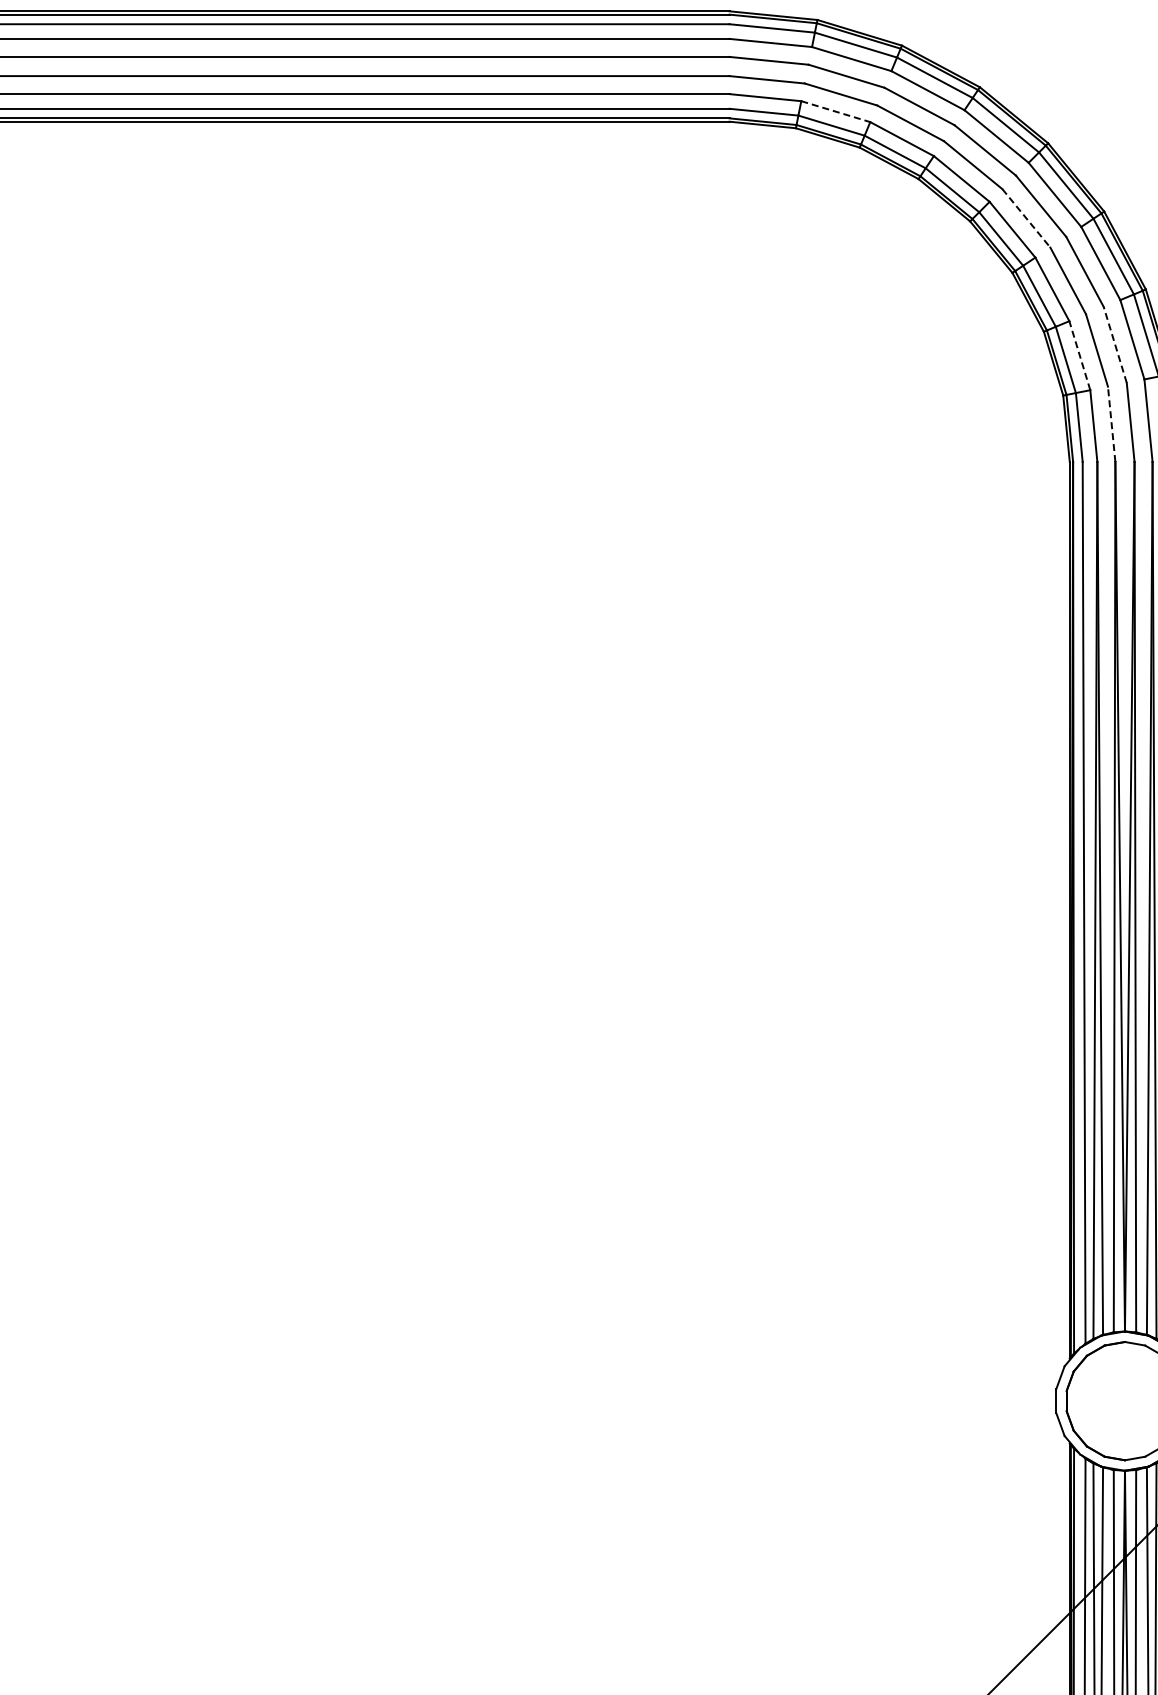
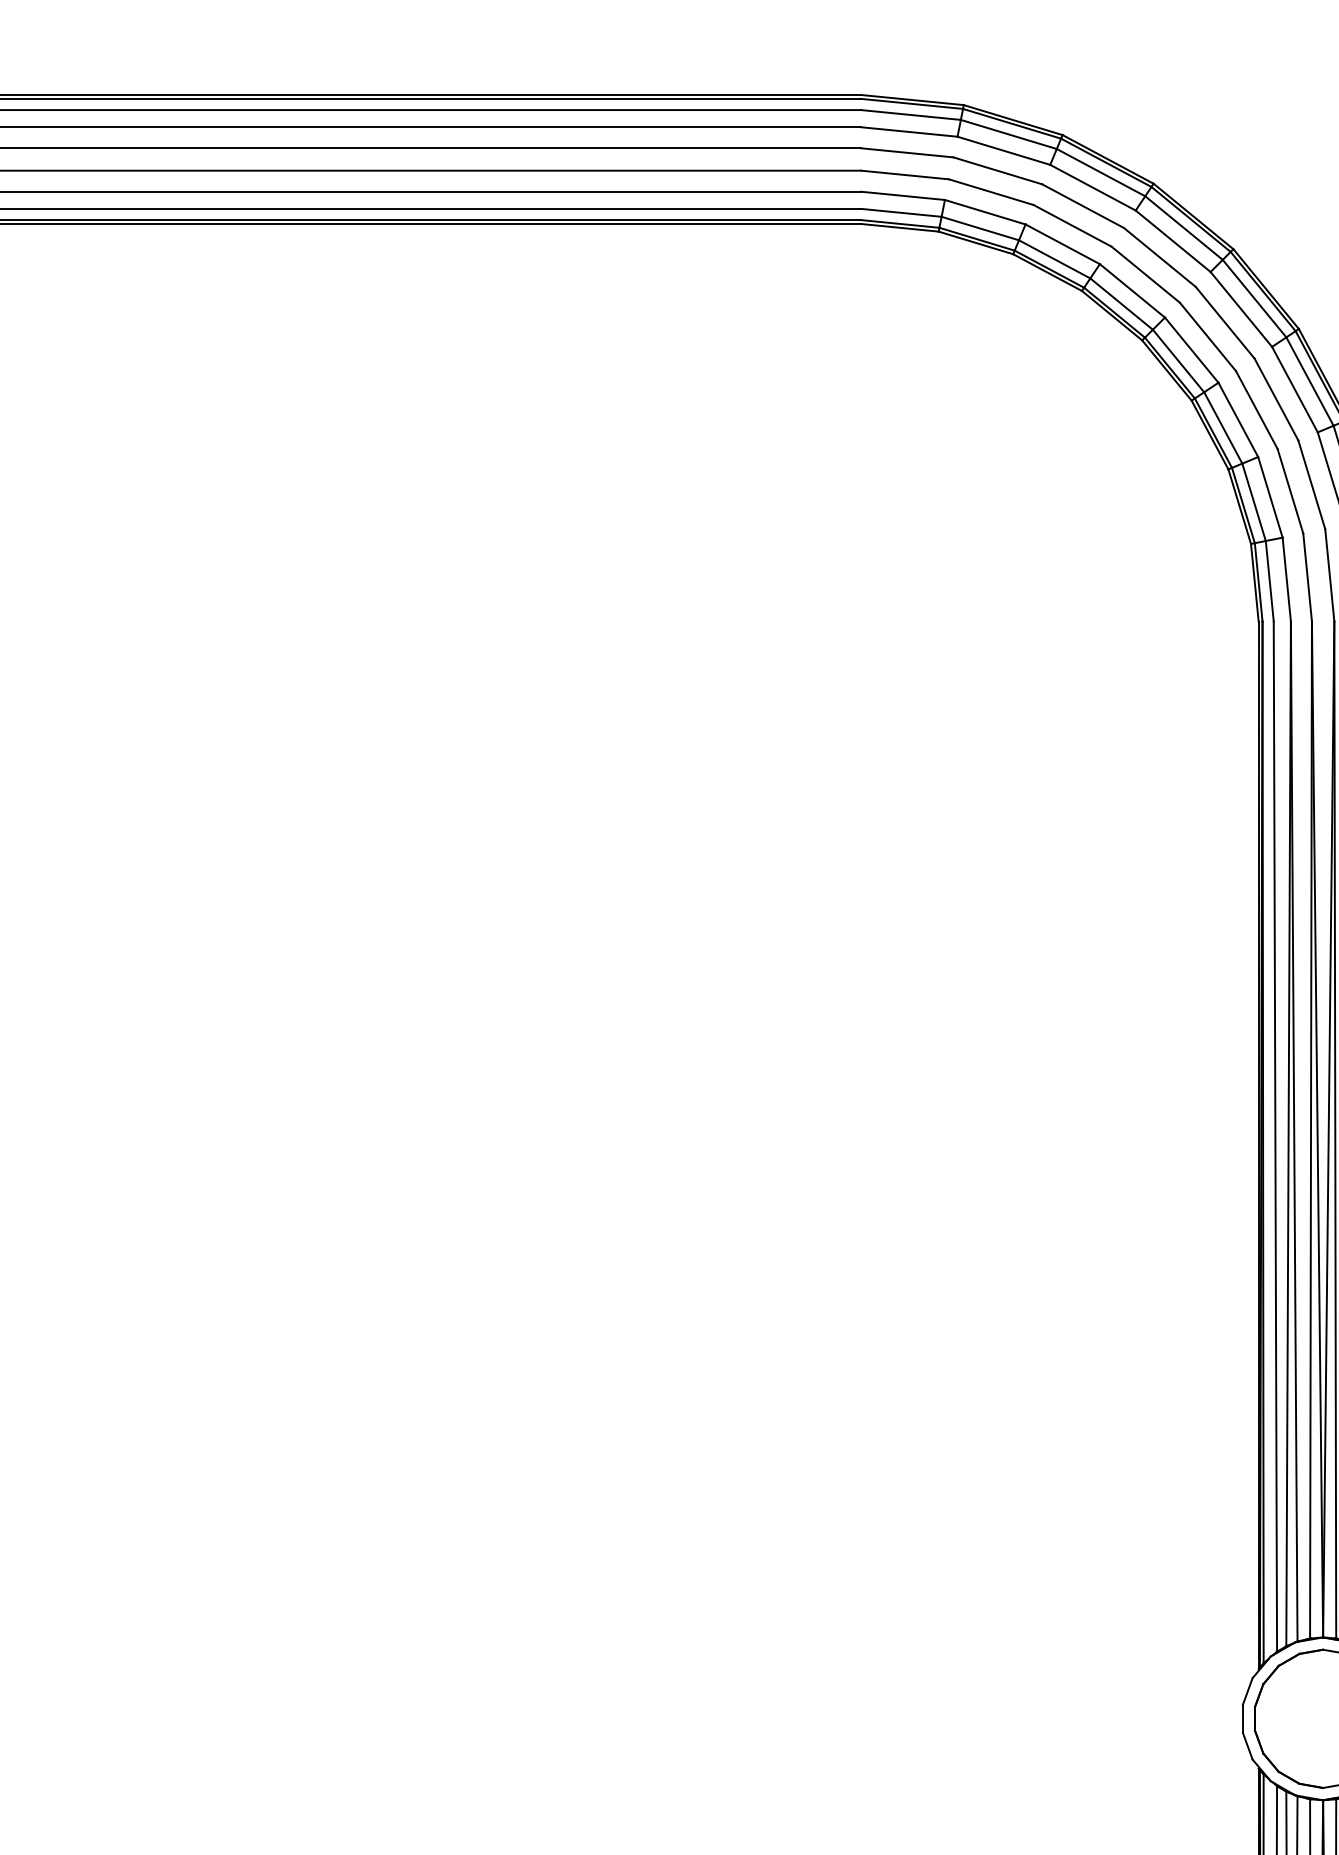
line: (836, 111) -> (986, 212), dashed -> solid
line: (1026, 218) -> (1208, 337), dashed -> solid
line: (1115, 344) -> (1312, 484), dashed -> solid
line: (1079, 355) -> (1270, 497), dashed -> solid
line: (1111, 424) -> (1307, 577), dashed -> solid

